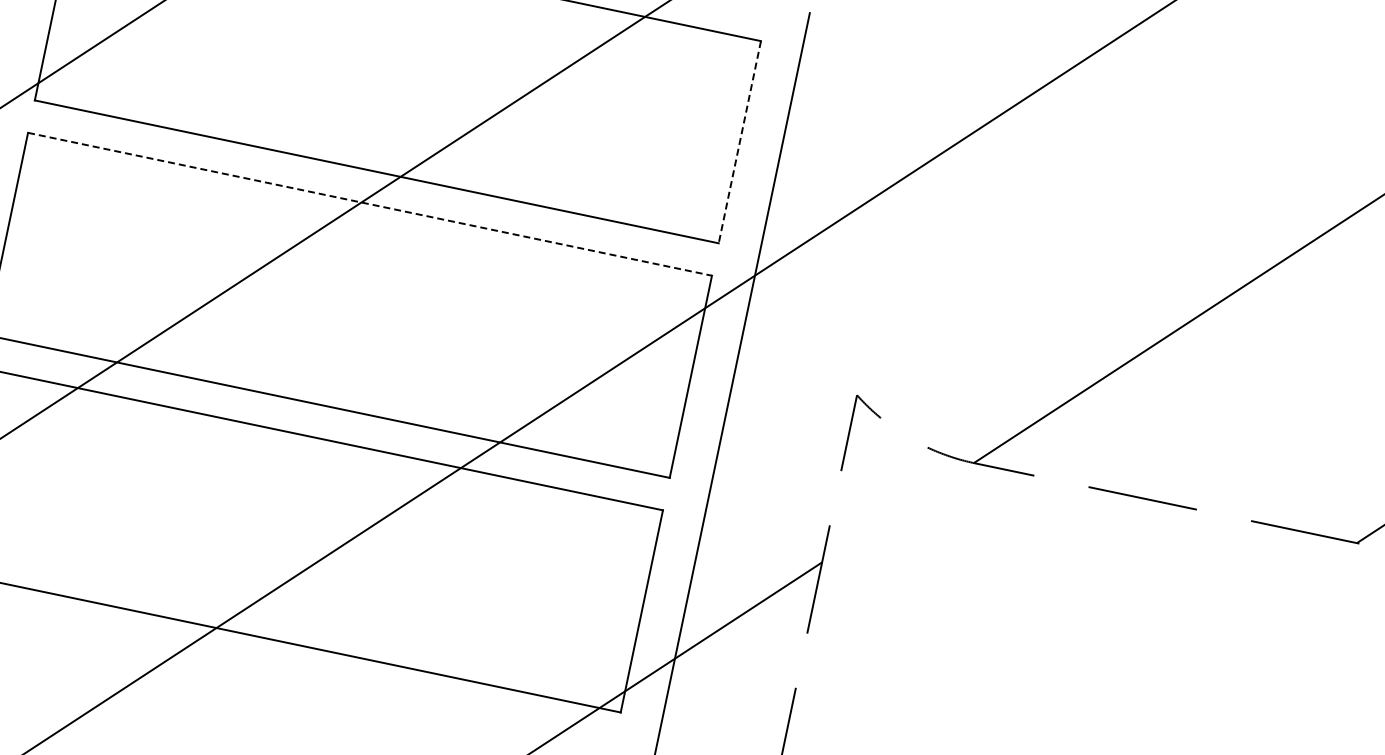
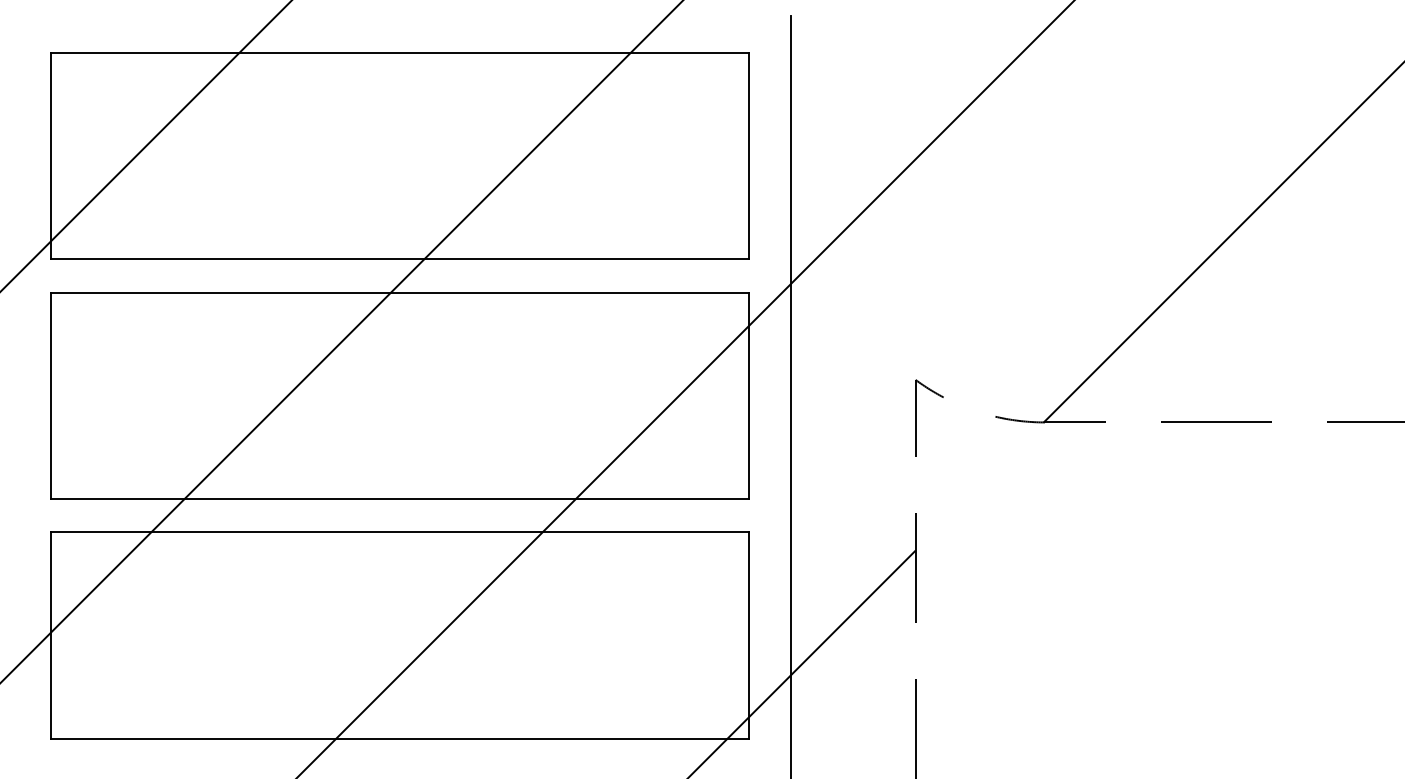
line: (740, 142) -> (749, 156), dashed -> solid
line: (370, 204) -> (400, 292), dashed -> solid

